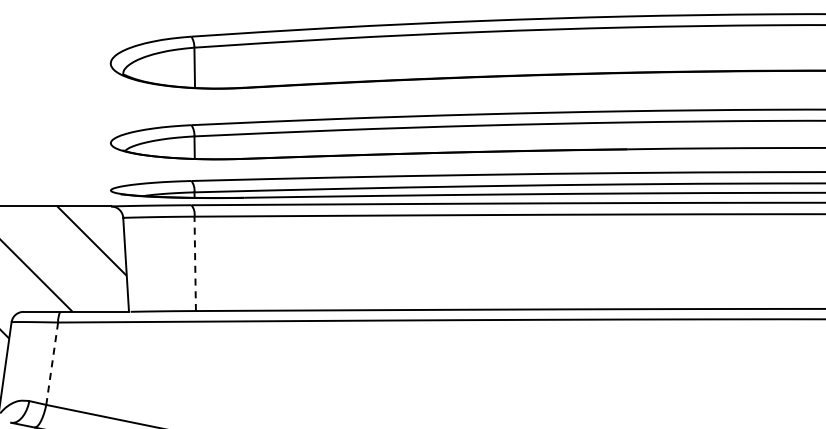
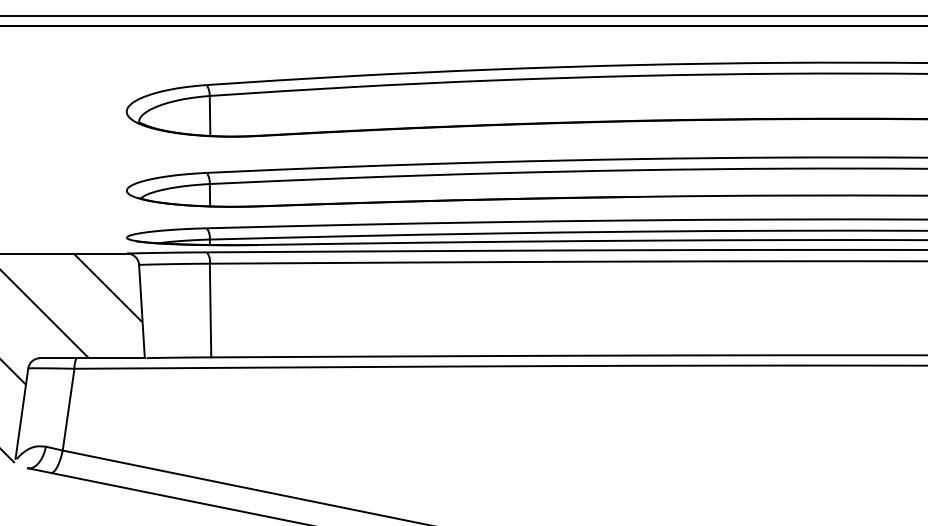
line: (195, 263) -> (210, 310), dashed -> solid
line: (52, 364) -> (68, 410), dashed -> solid

